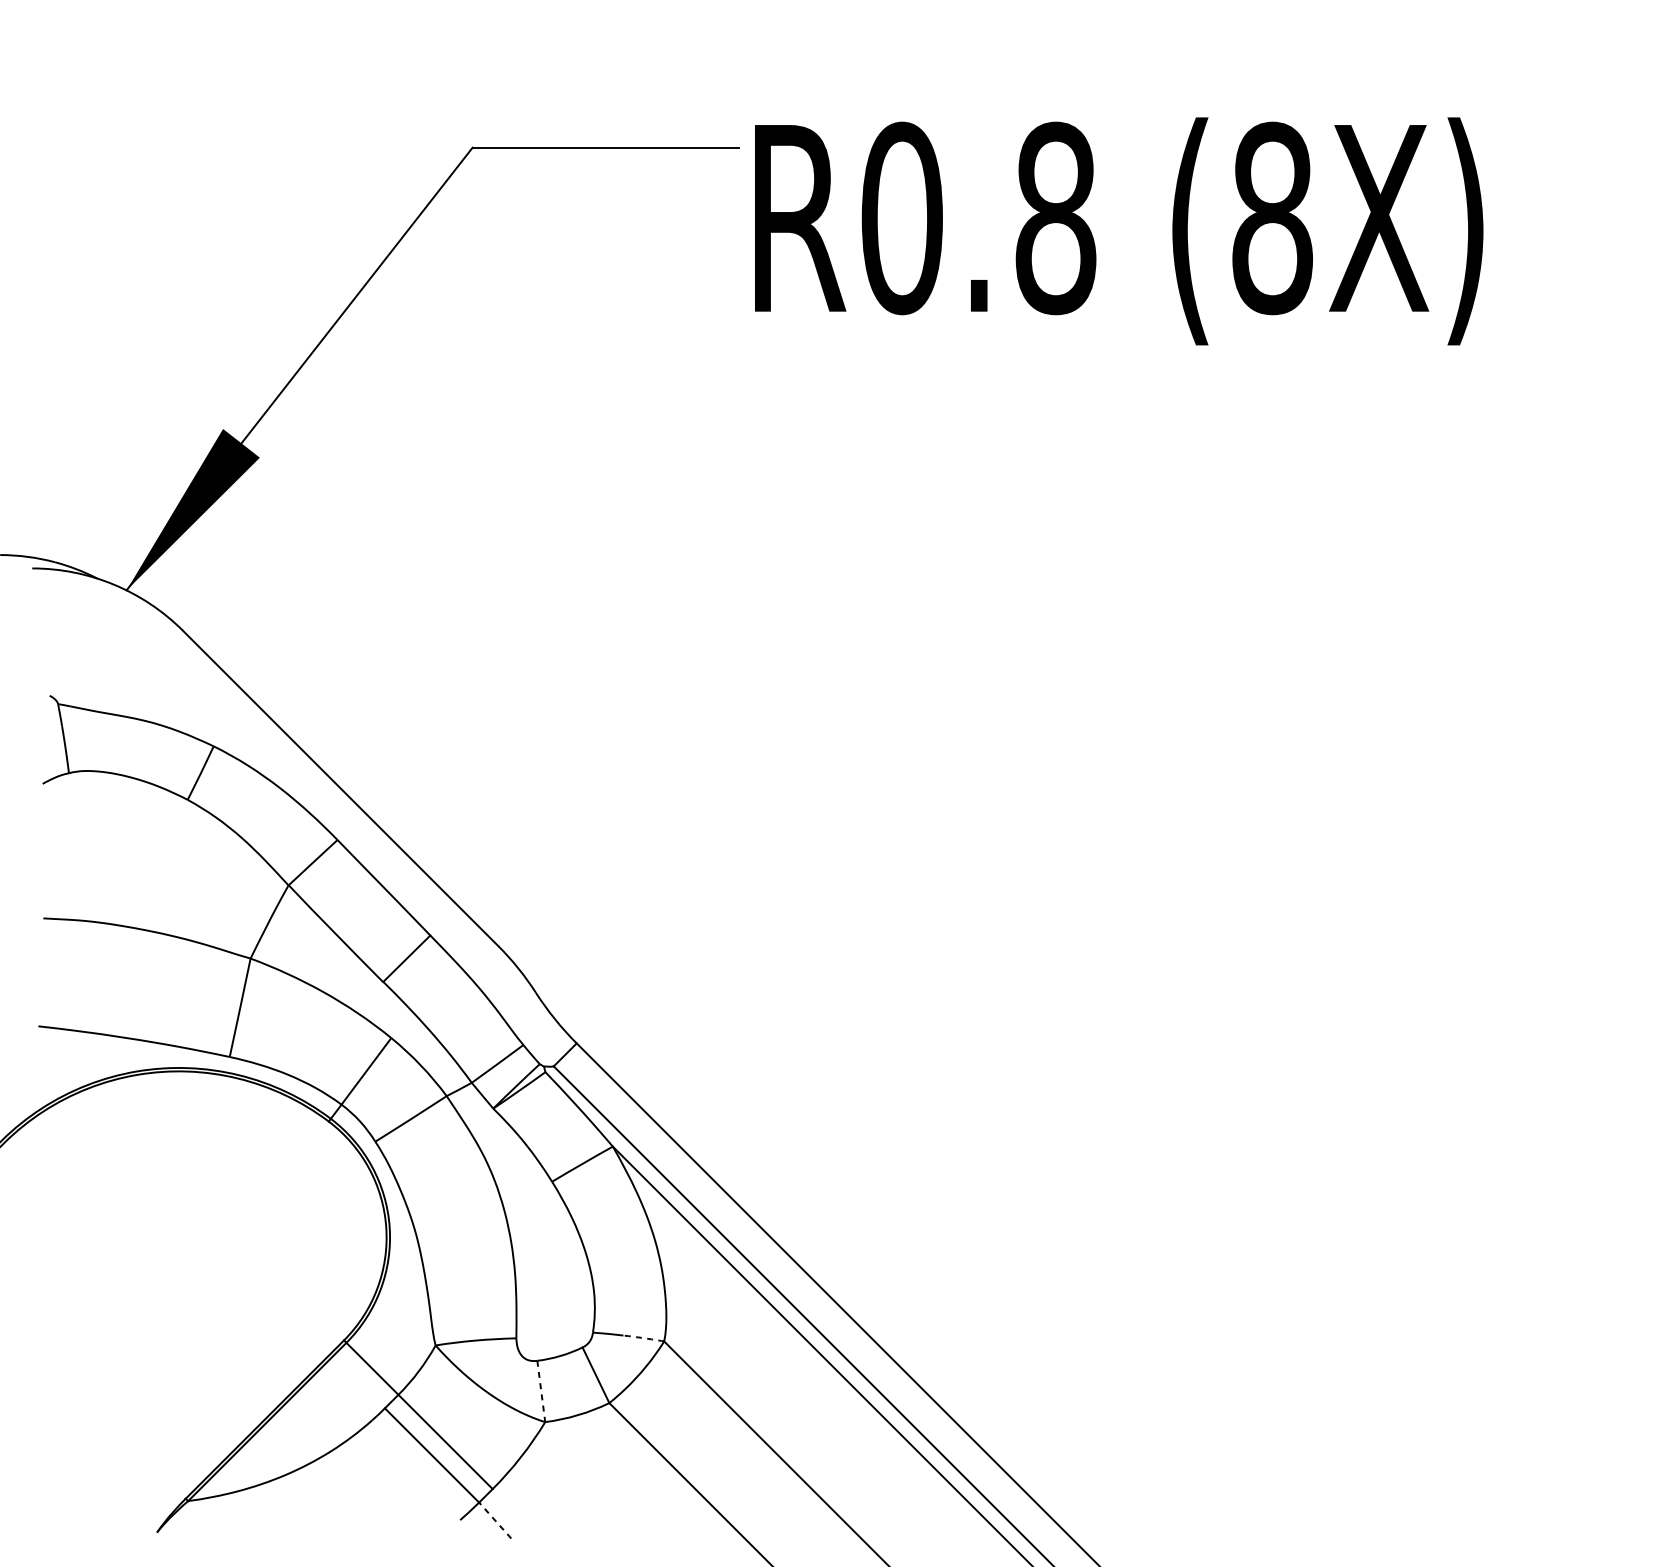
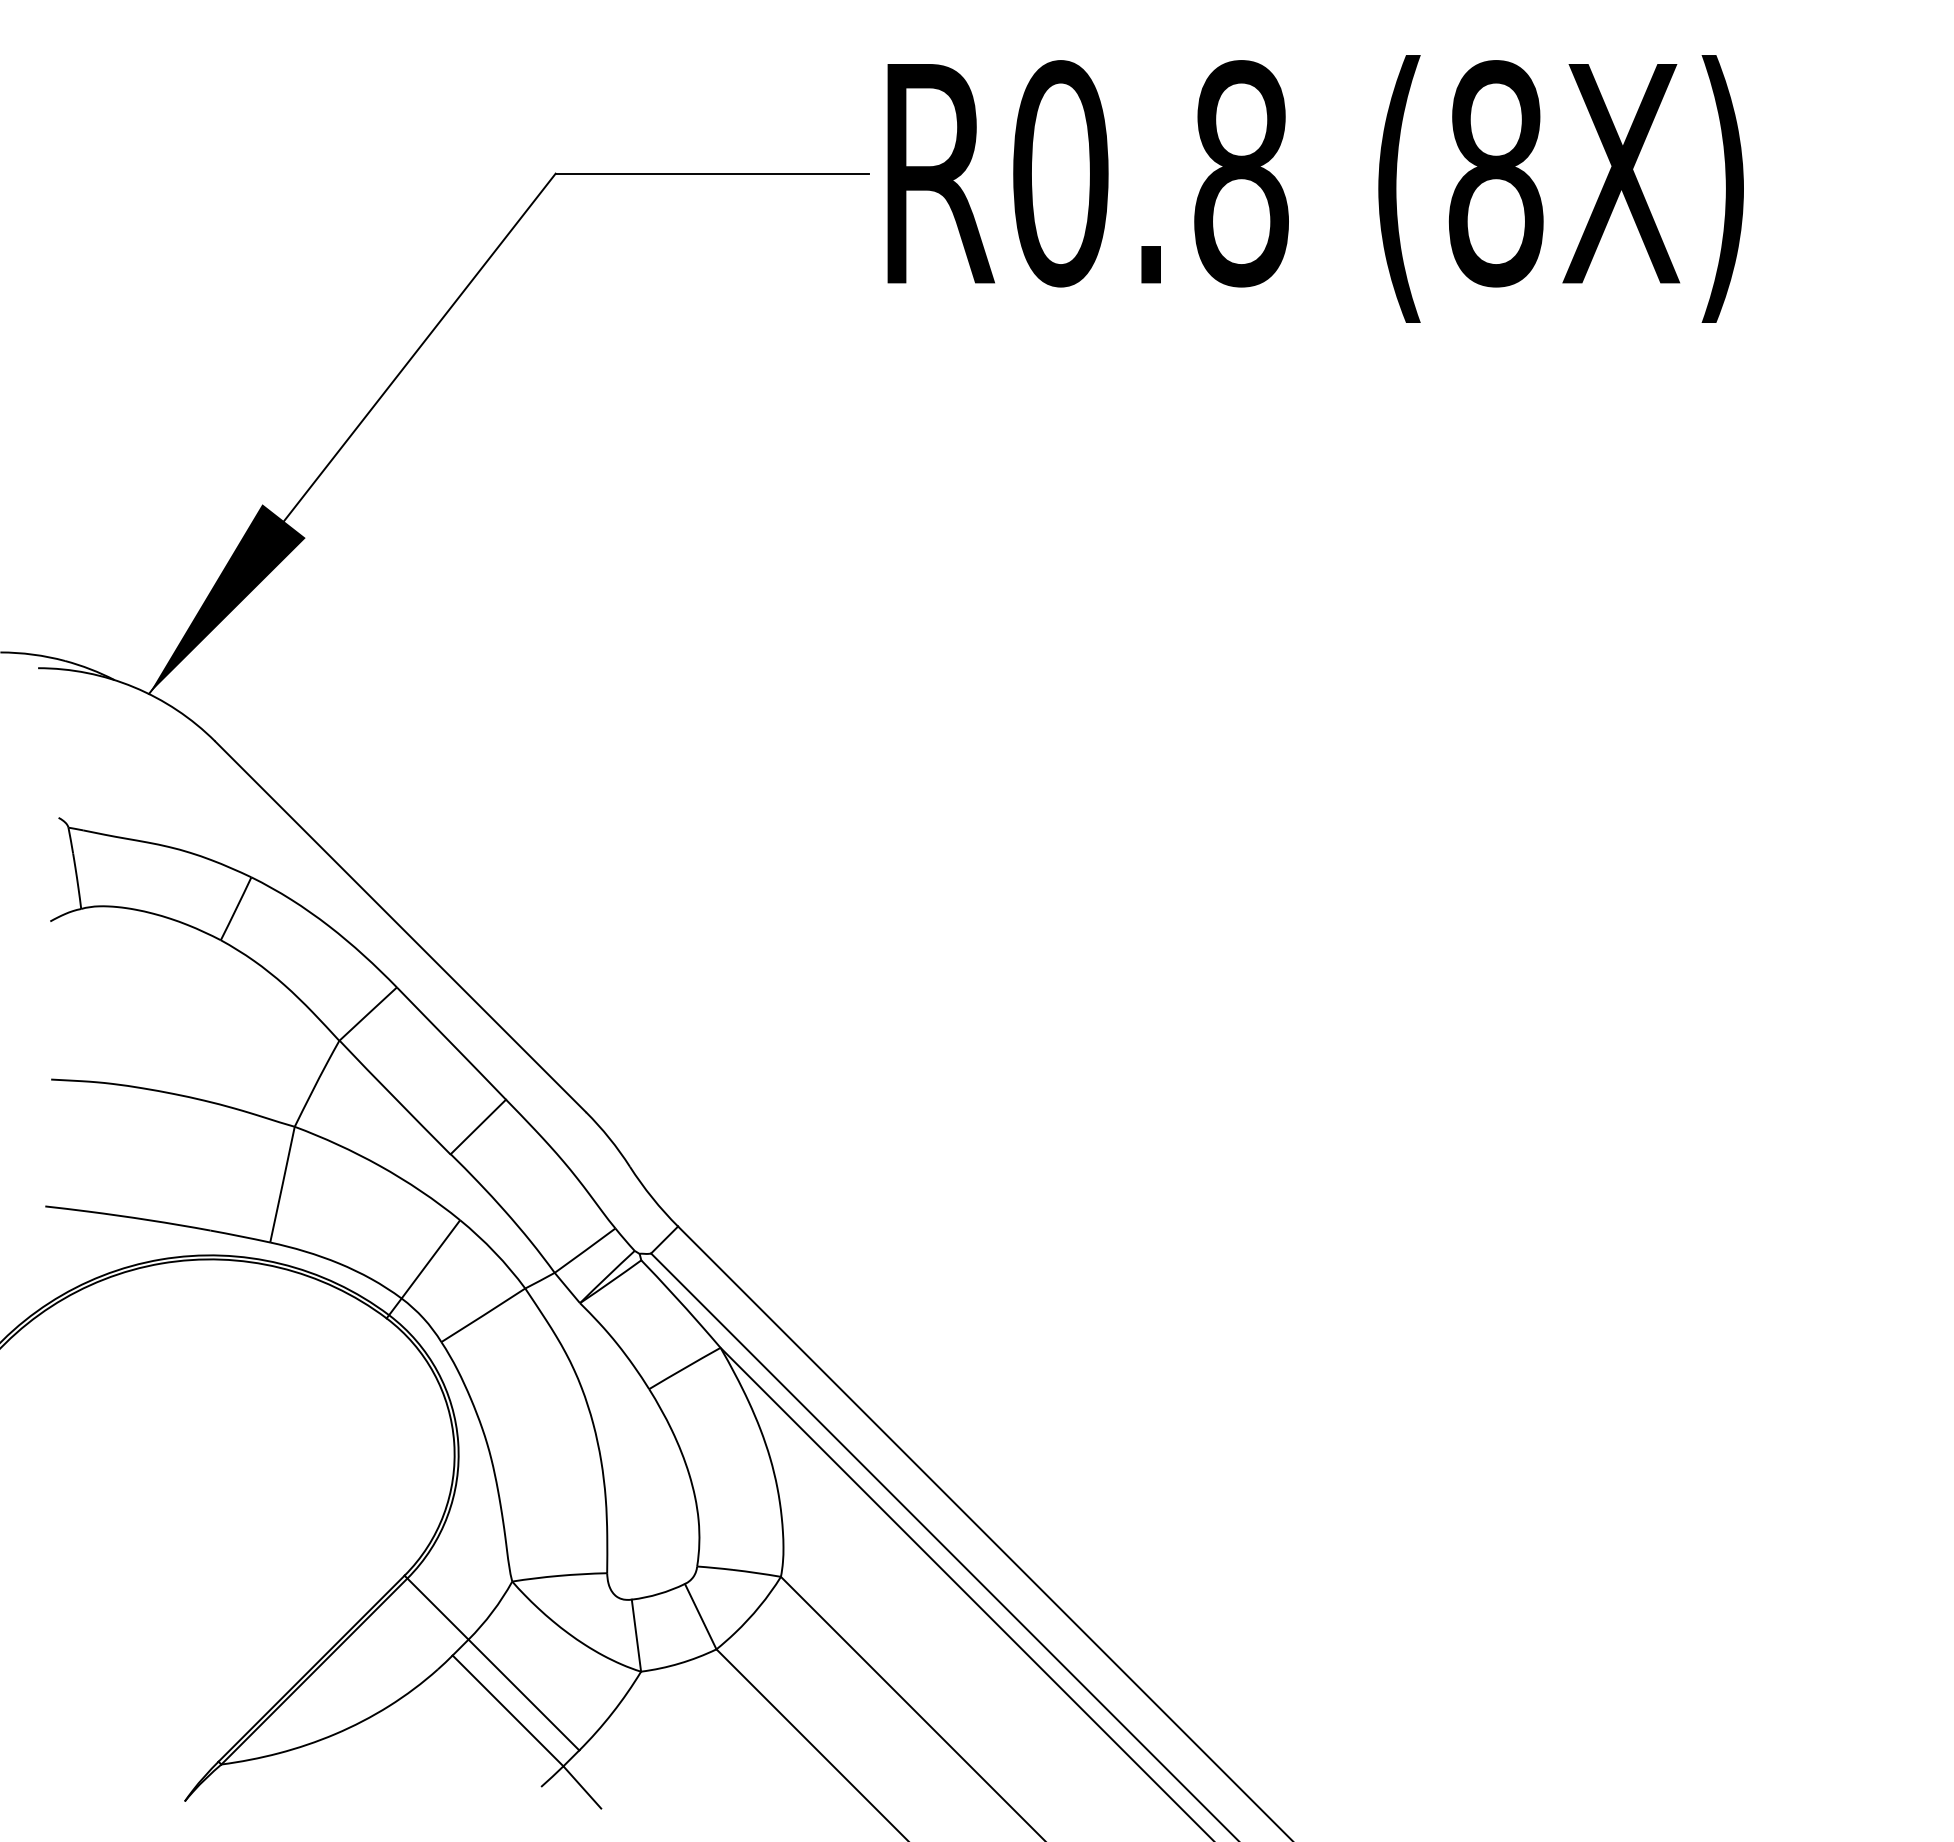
text: (1118, 230) -> (1315, 188), moved
arc: (644, 1338) -> (757, 1573), dashed -> solid
line: (541, 1392) -> (636, 1636), dashed -> solid
line: (494, 1520) -> (581, 1787), dashed -> solid

